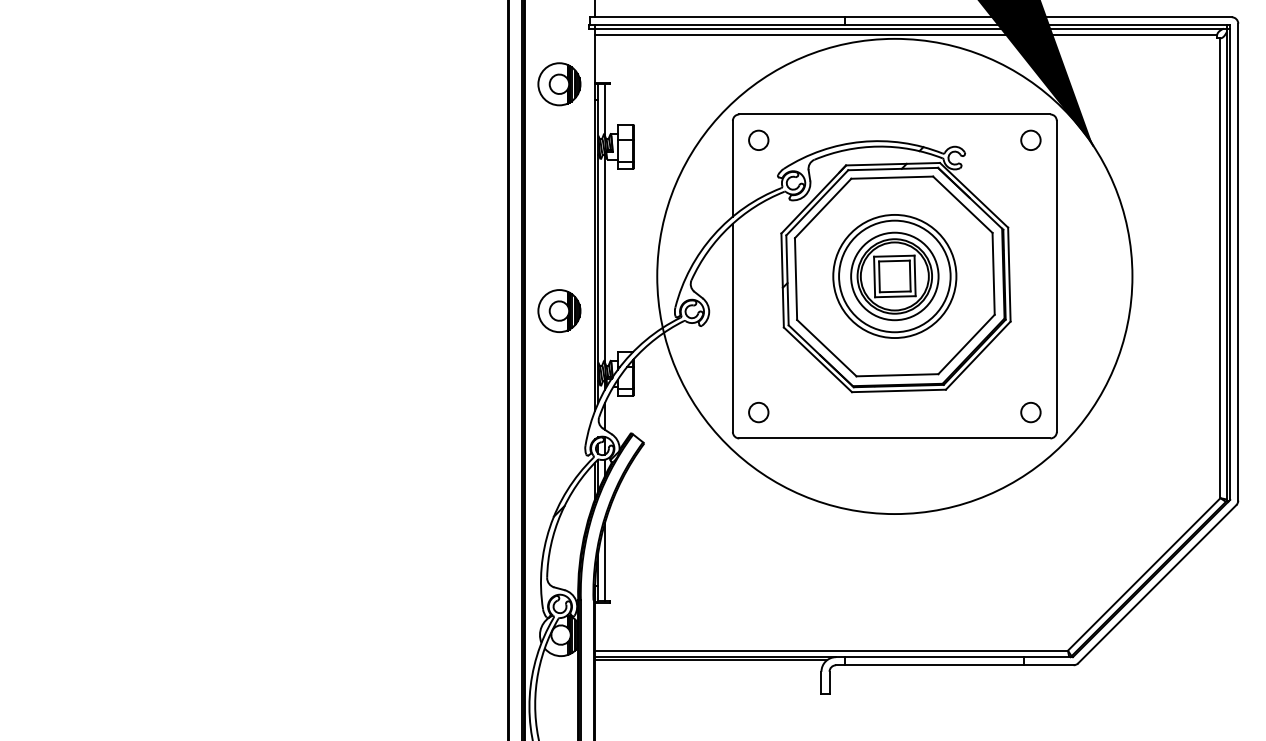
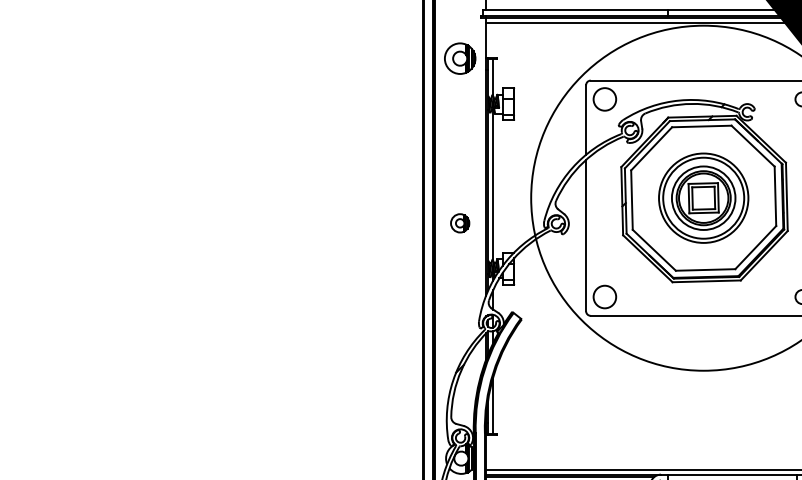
circle: (758, 140) -> (604, 99), size x1.6
part: (559, 310) -> (460, 222), size x0.6
circle: (758, 412) -> (604, 297), size x1.6

